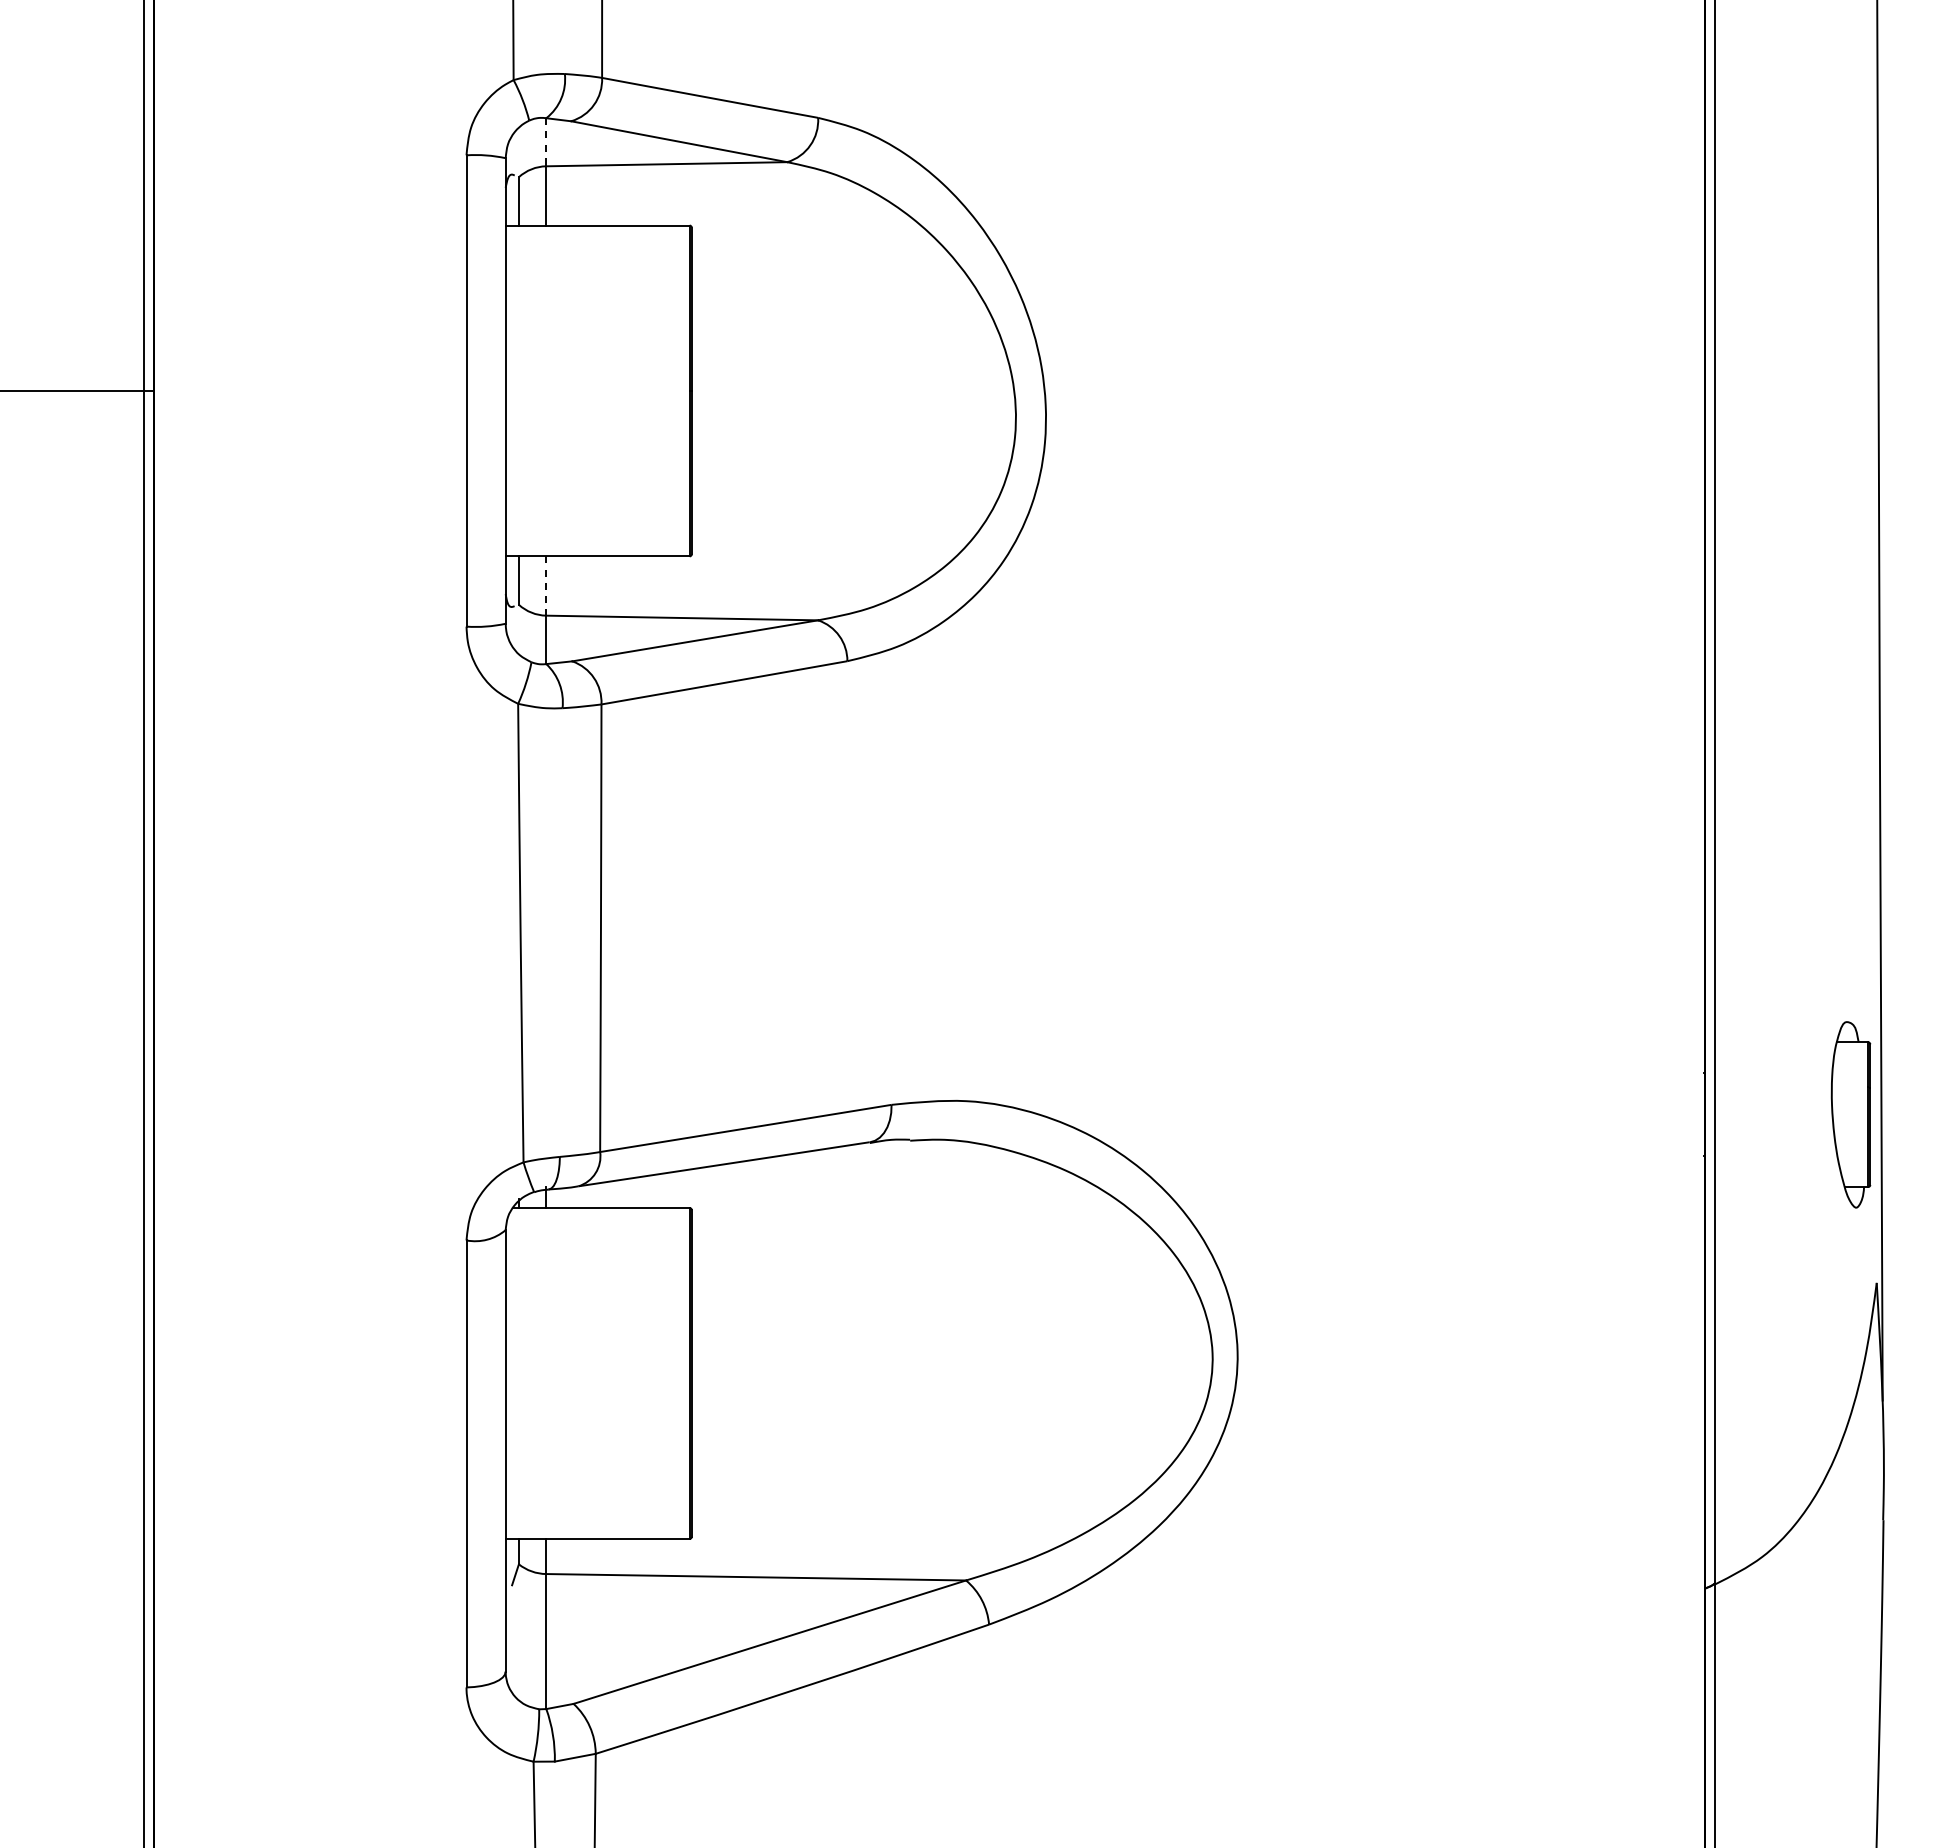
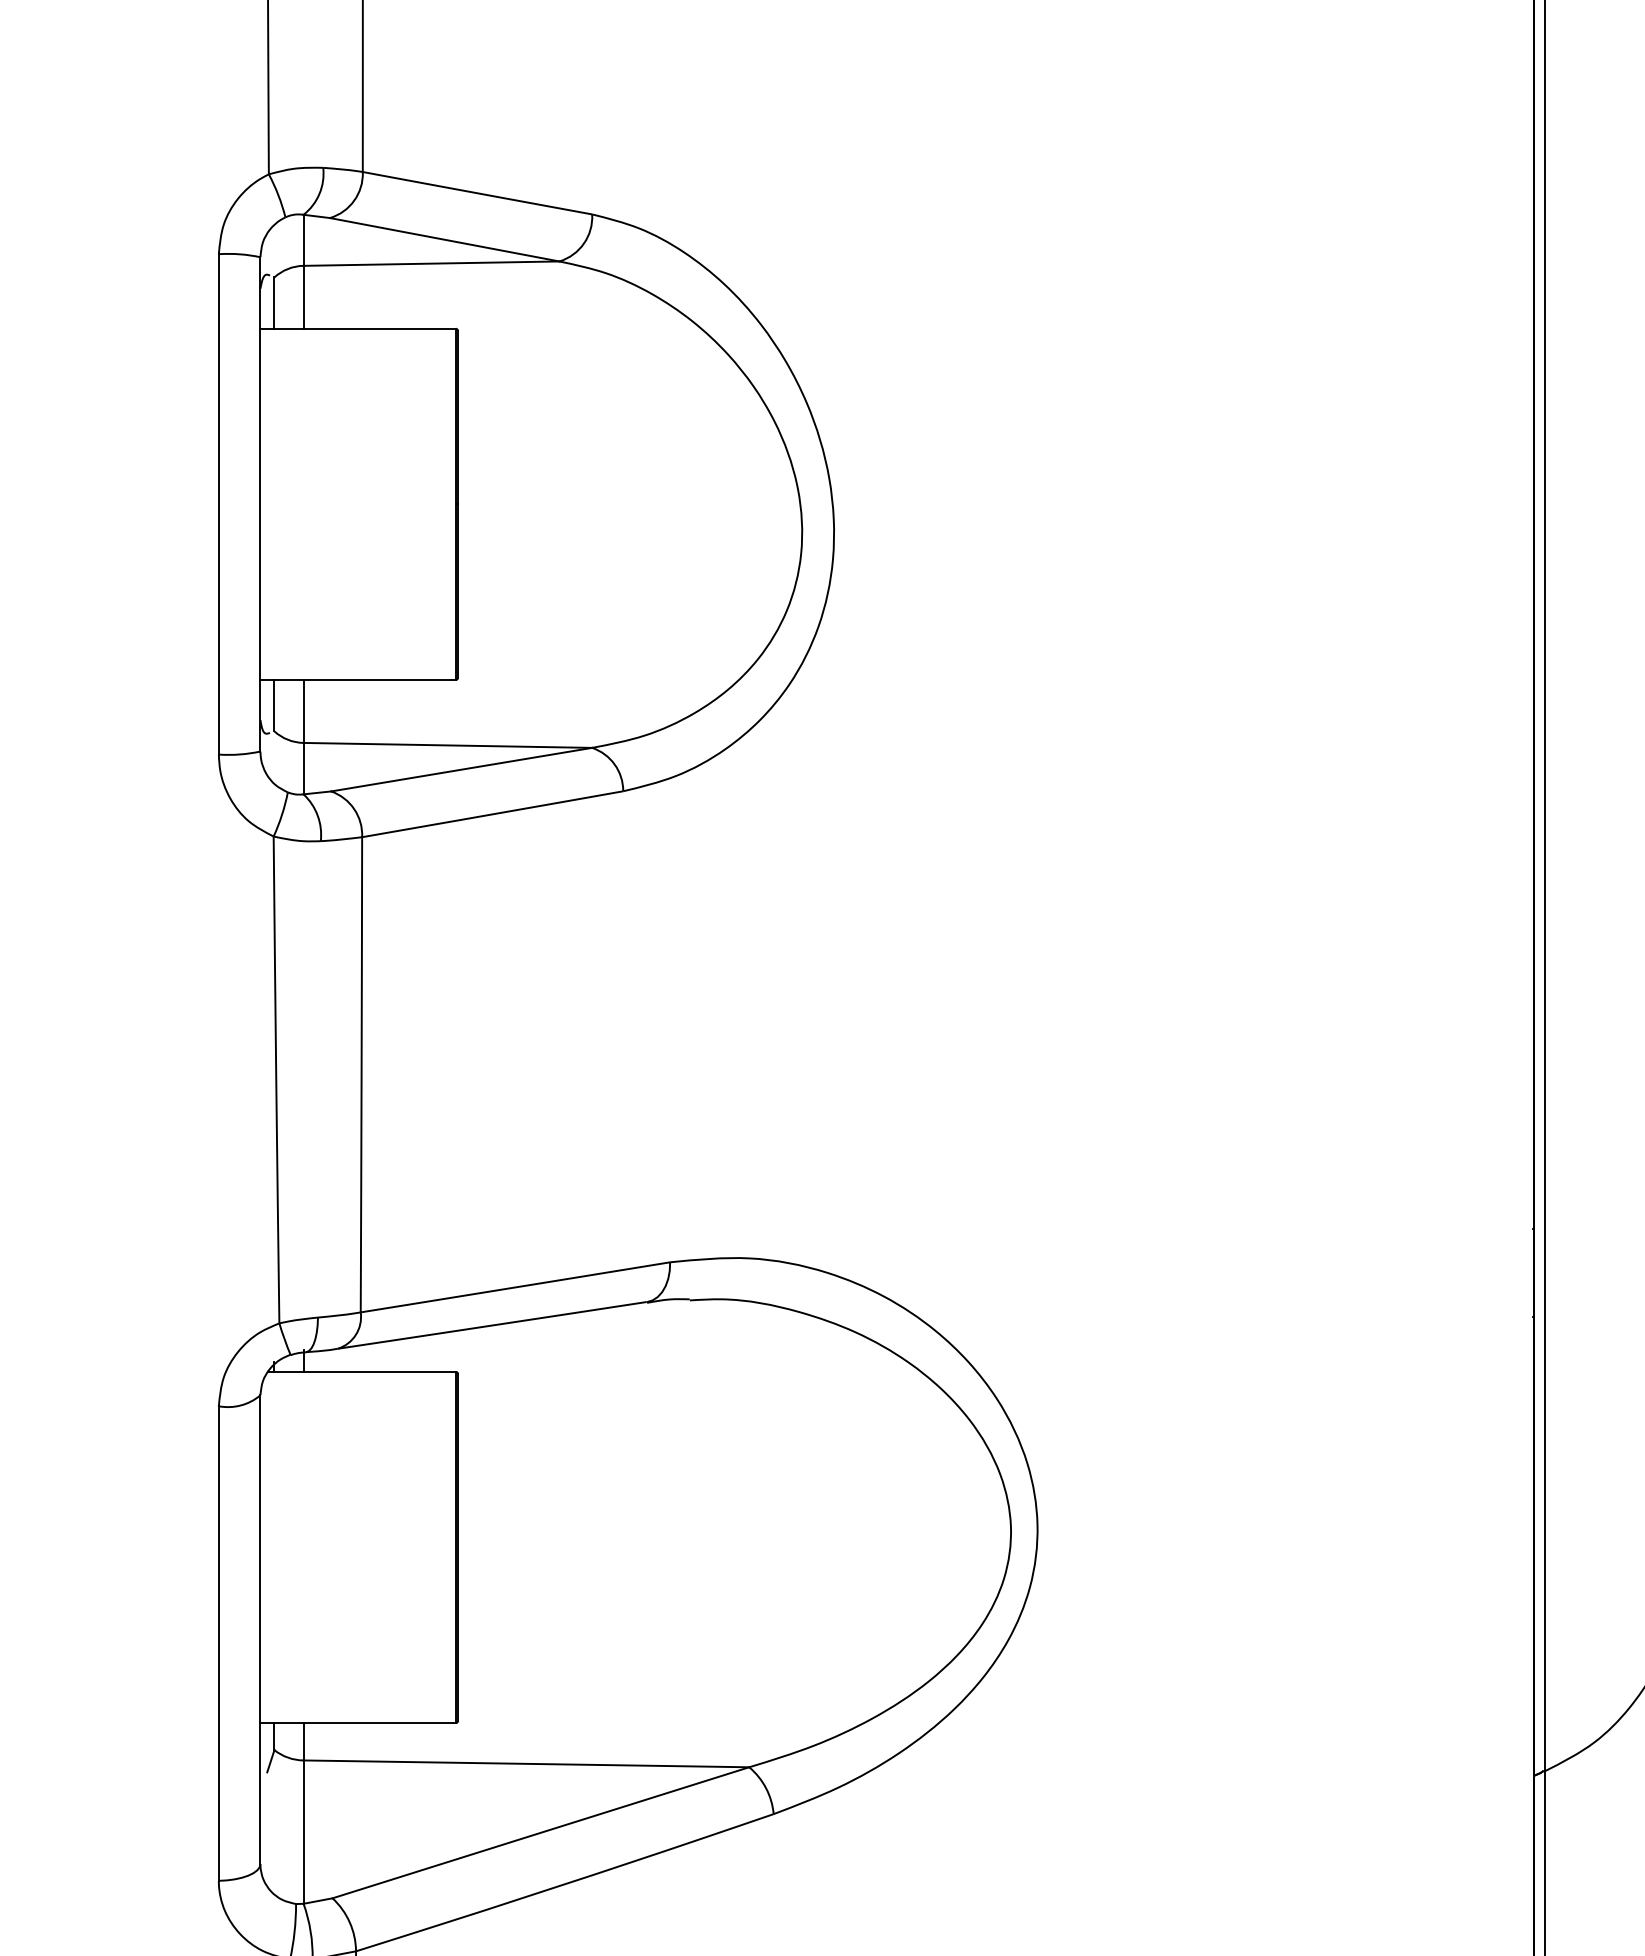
line: (546, 142) -> (303, 240), dashed -> solid
line: (546, 586) -> (303, 711), dashed -> solid

